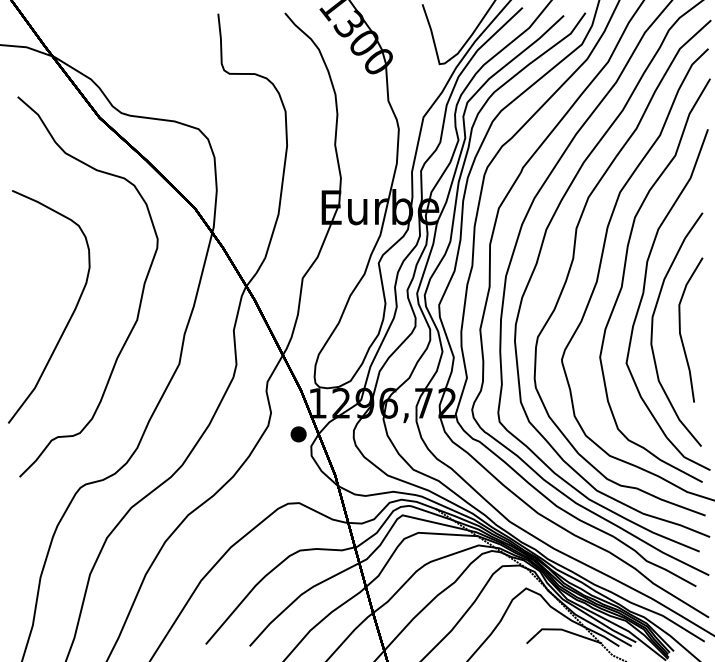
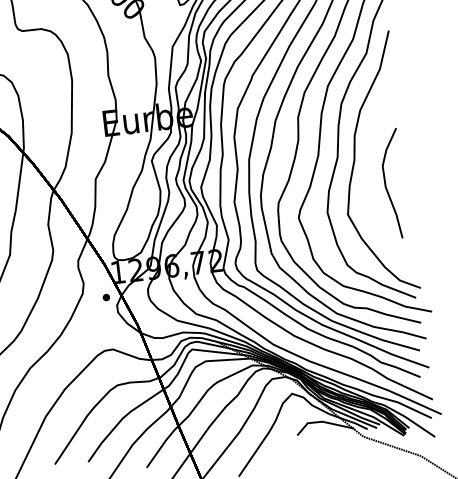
curve: (653, 325) -> (365, 183), removed
part: (298, 434) -> (106, 297), size x0.6

